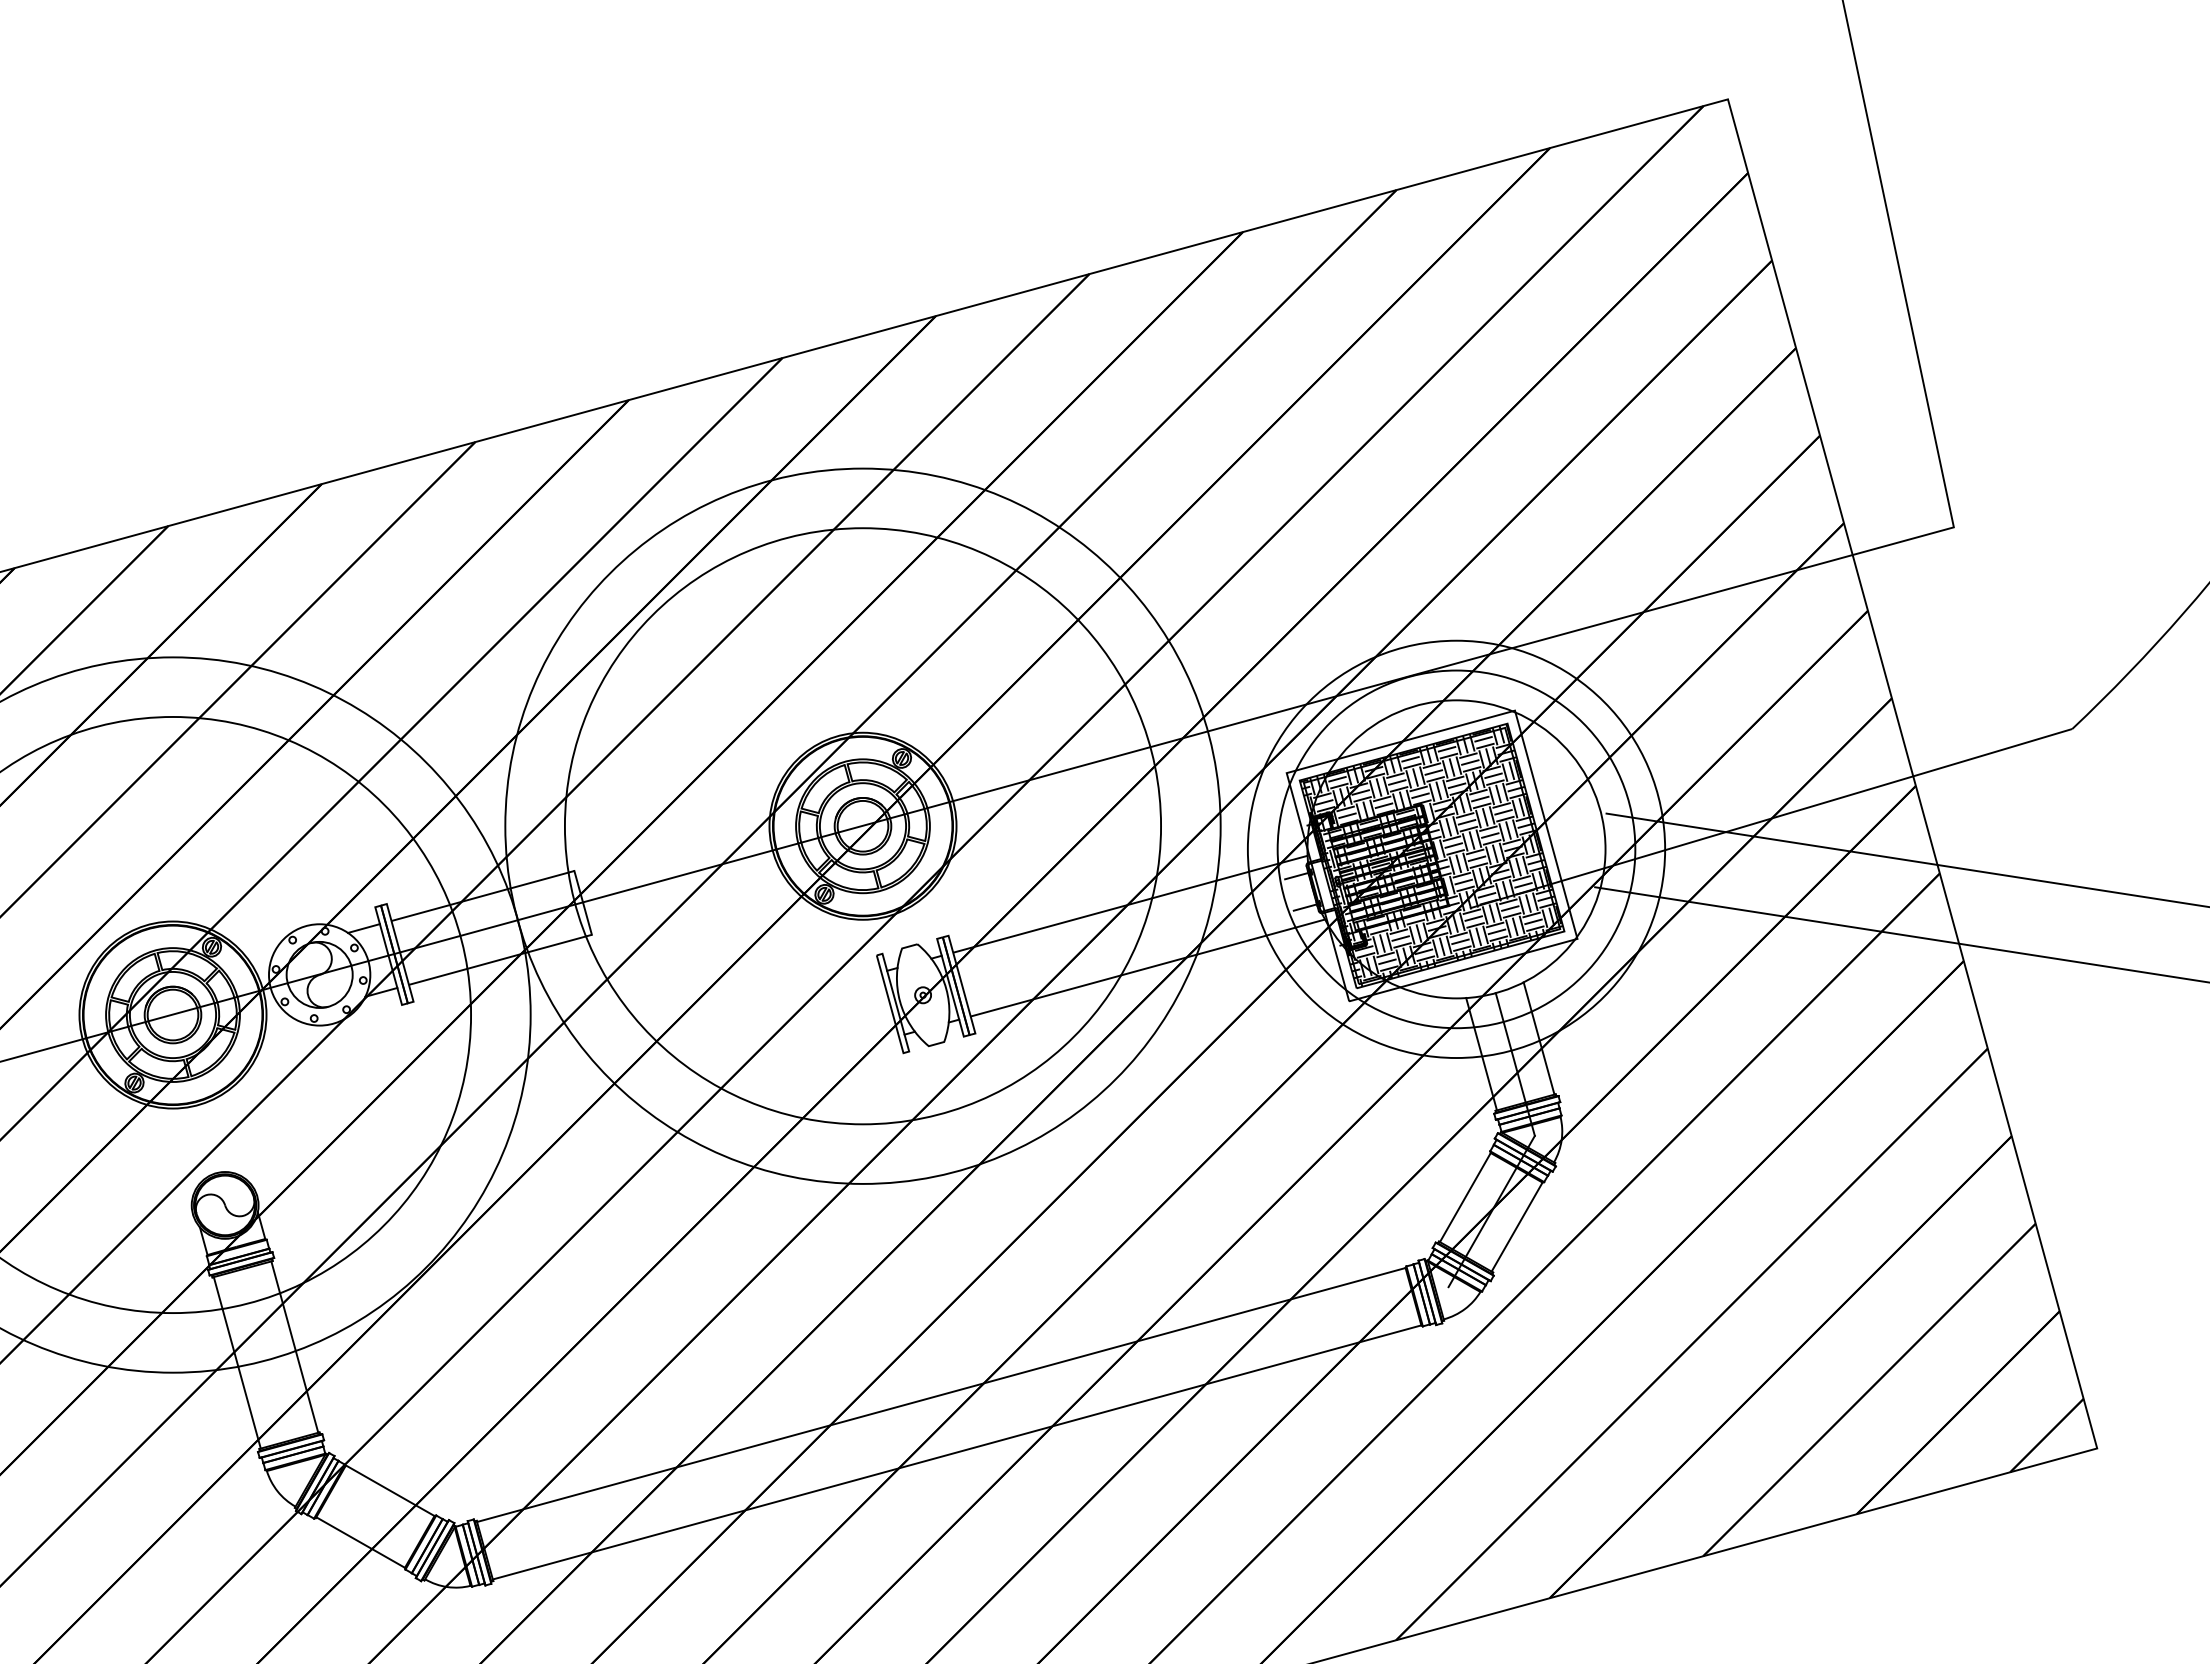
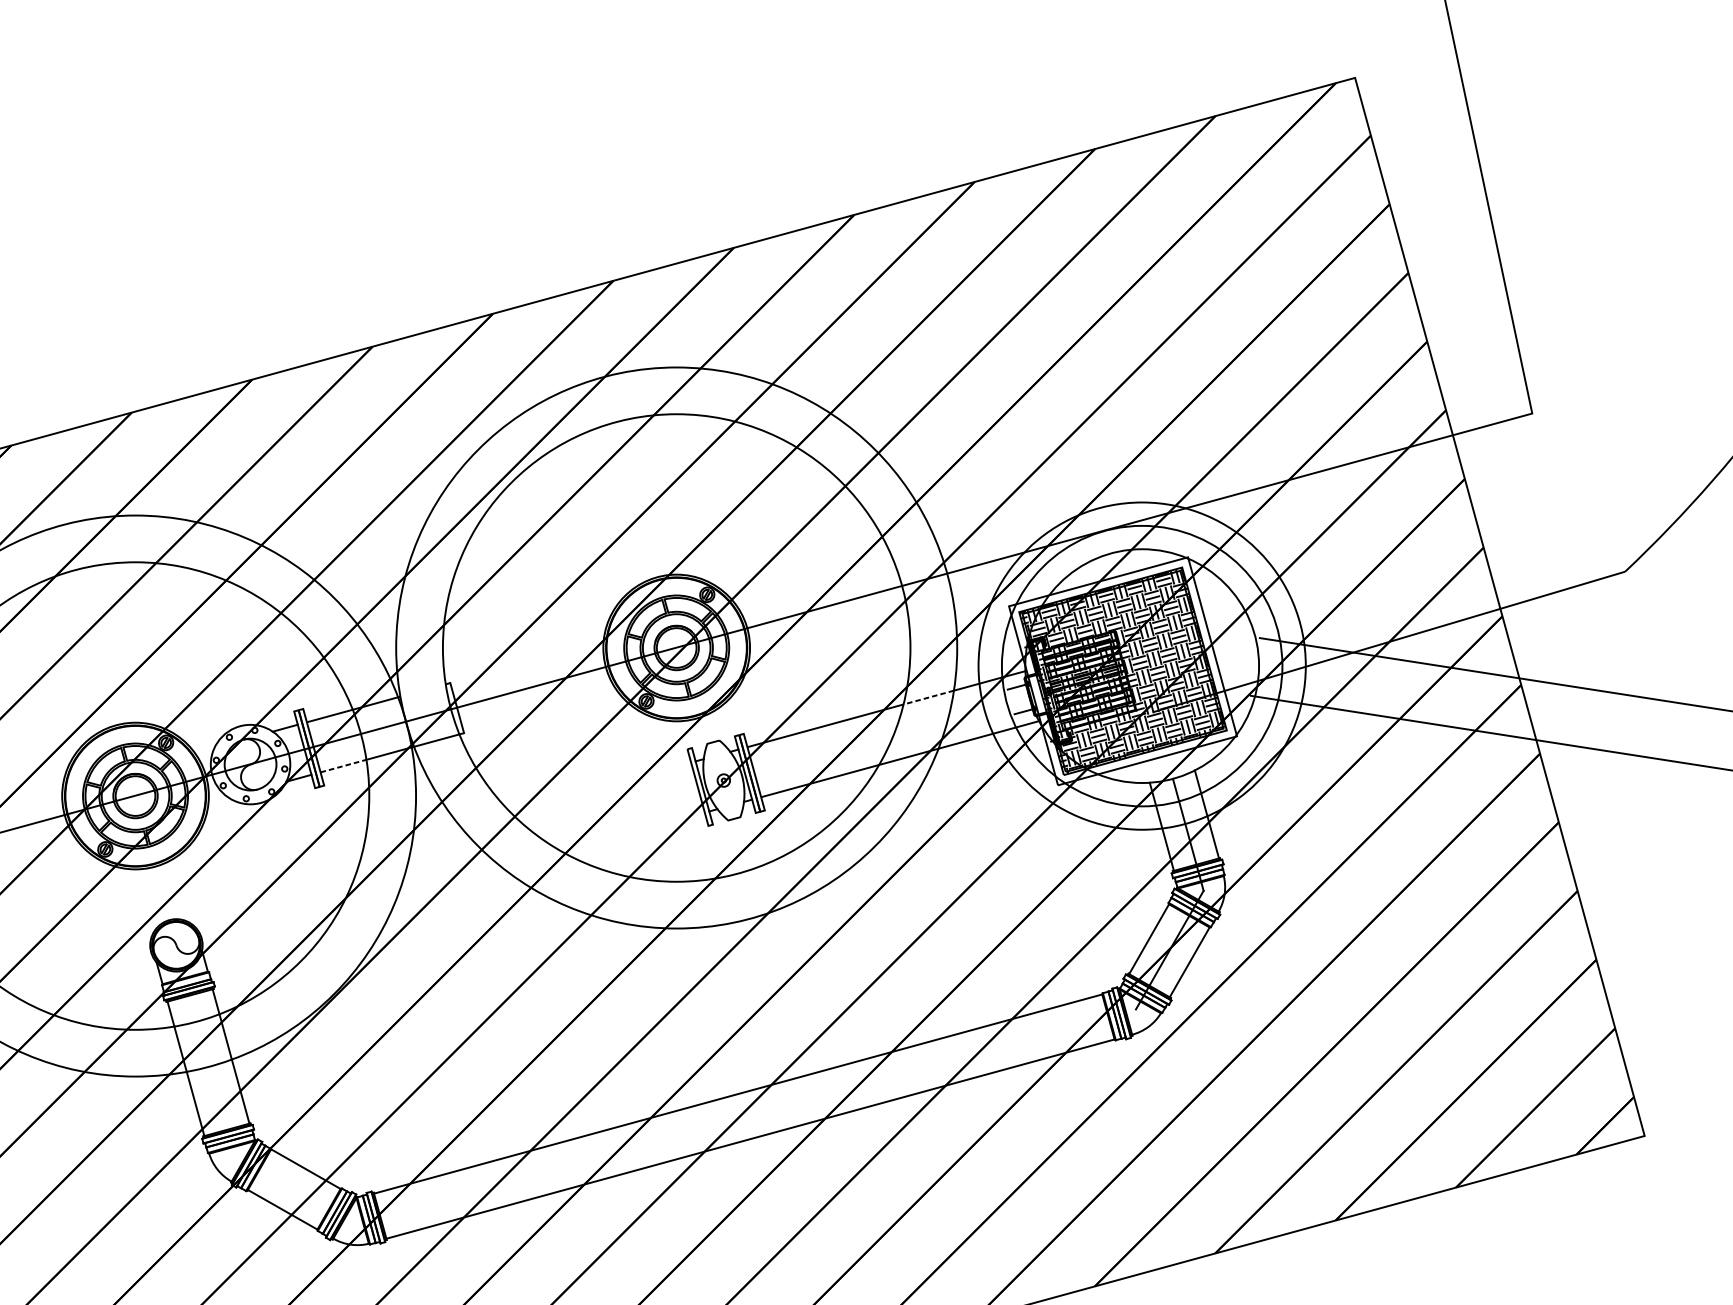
line: (539, 880) -> (422, 690), removed
line: (1183, 889) -> (928, 697), solid -> dashed
line: (438, 976) -> (343, 765), solid -> dashed

